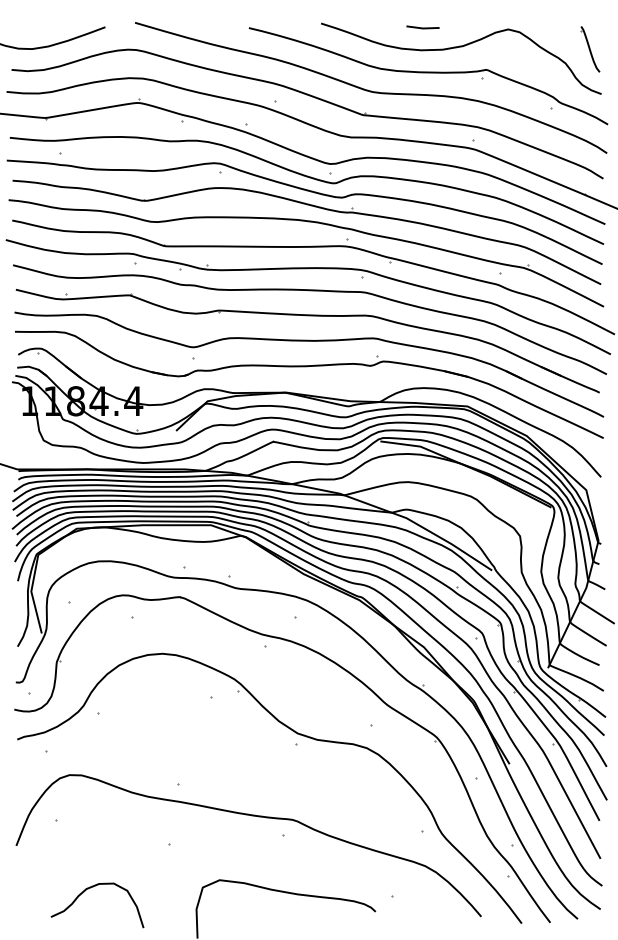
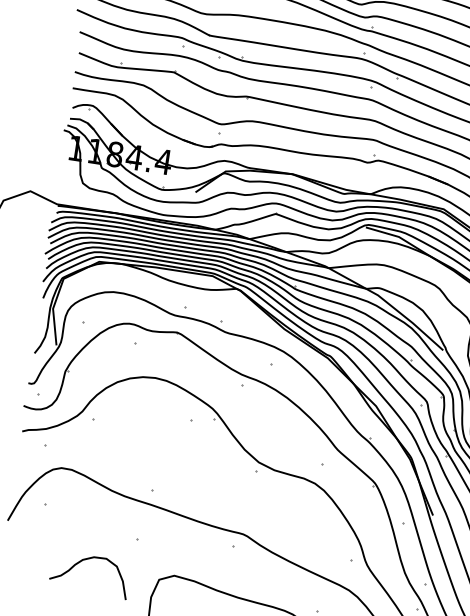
curve: (88, 889) -> (84, 560), moved

